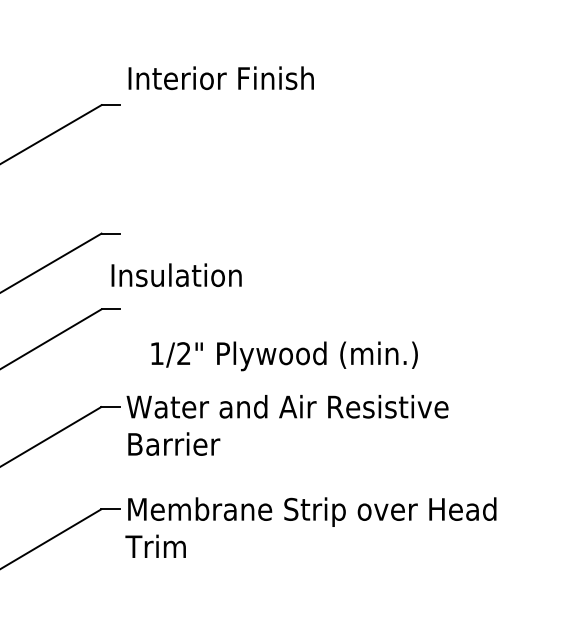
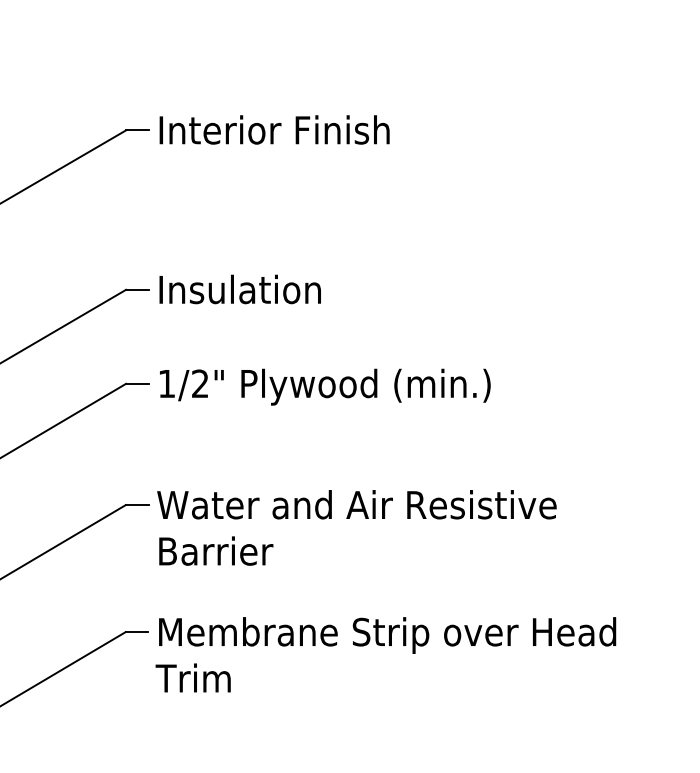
text: (221, 77) -> (274, 129), moved
text: (176, 275) -> (239, 289), moved
text: (284, 355) -> (325, 386), moved

